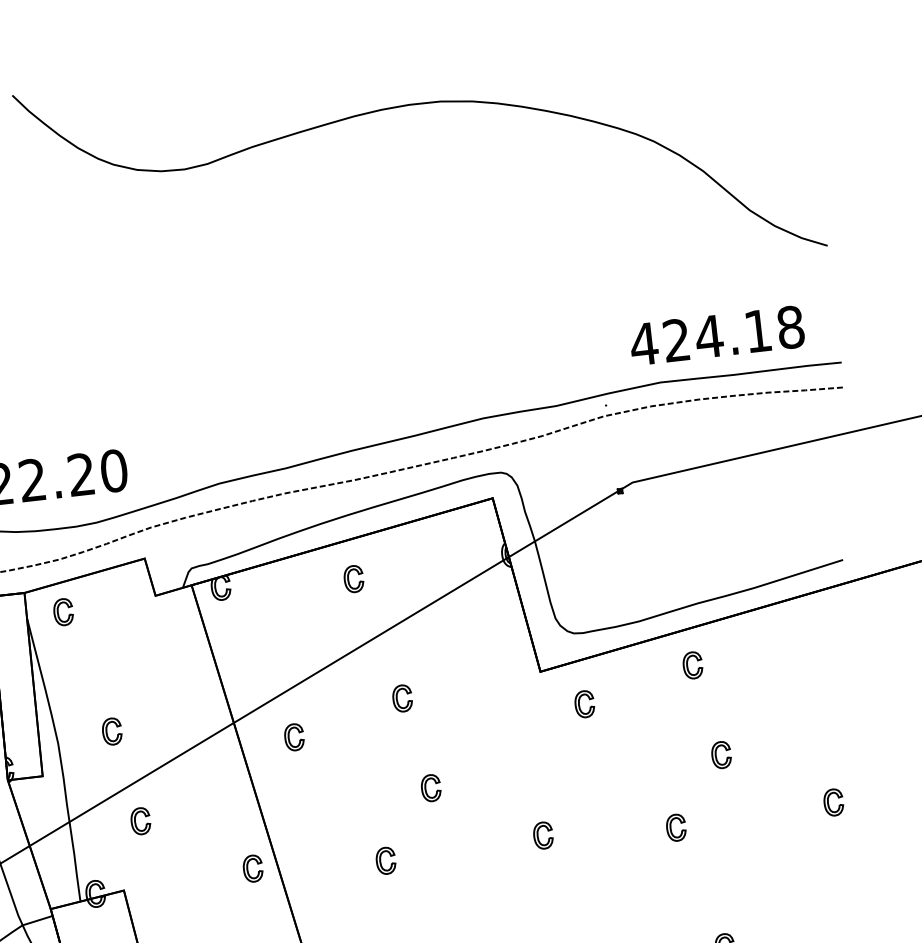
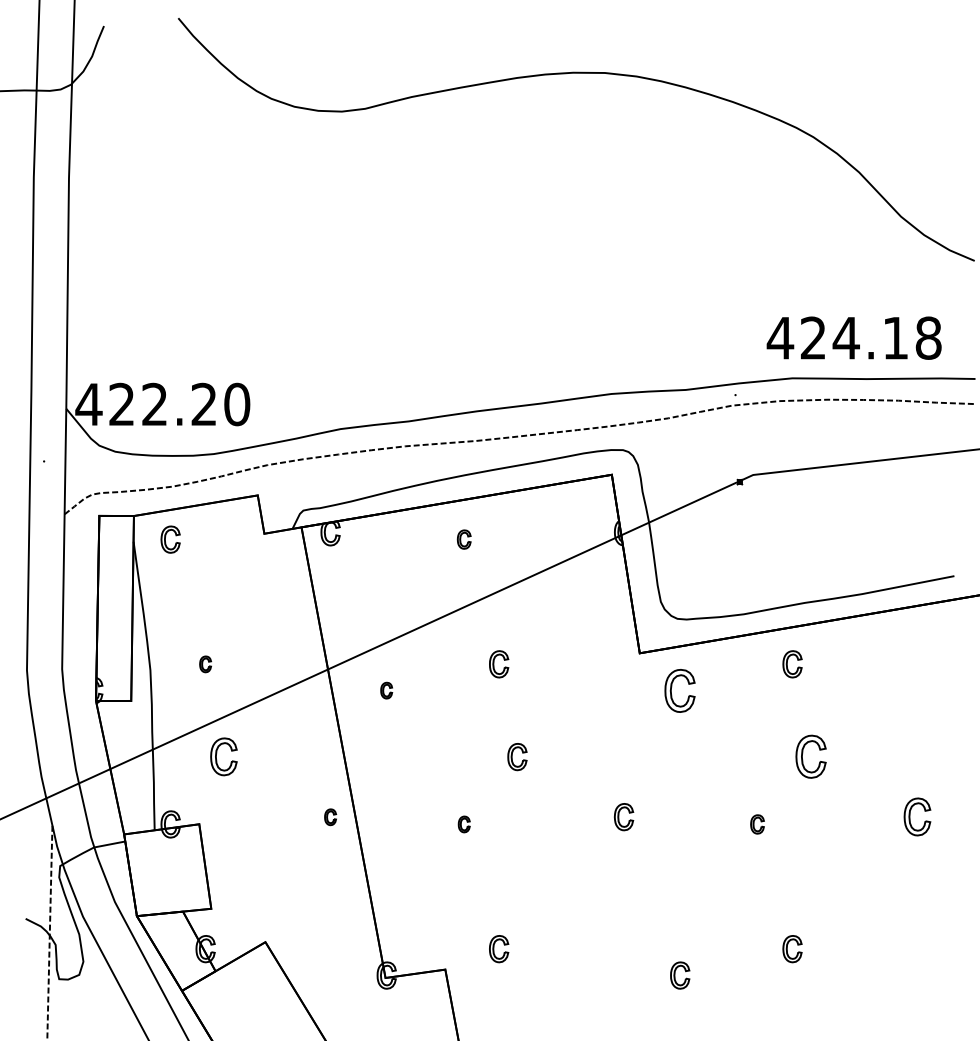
part: (354, 578) -> (464, 539), size x0.7
part: (584, 703) -> (680, 690), size x1.6
part: (112, 731) -> (205, 664), size x0.6
part: (294, 737) -> (386, 690), size x0.6
part: (721, 755) -> (810, 757), size x1.6
part: (833, 802) -> (917, 817), size x1.4
part: (140, 821) -> (223, 757), size x1.4
part: (676, 827) -> (757, 824), size x0.7
part: (386, 860) -> (464, 824), size x0.6
part: (252, 869) -> (330, 817), size x0.6

